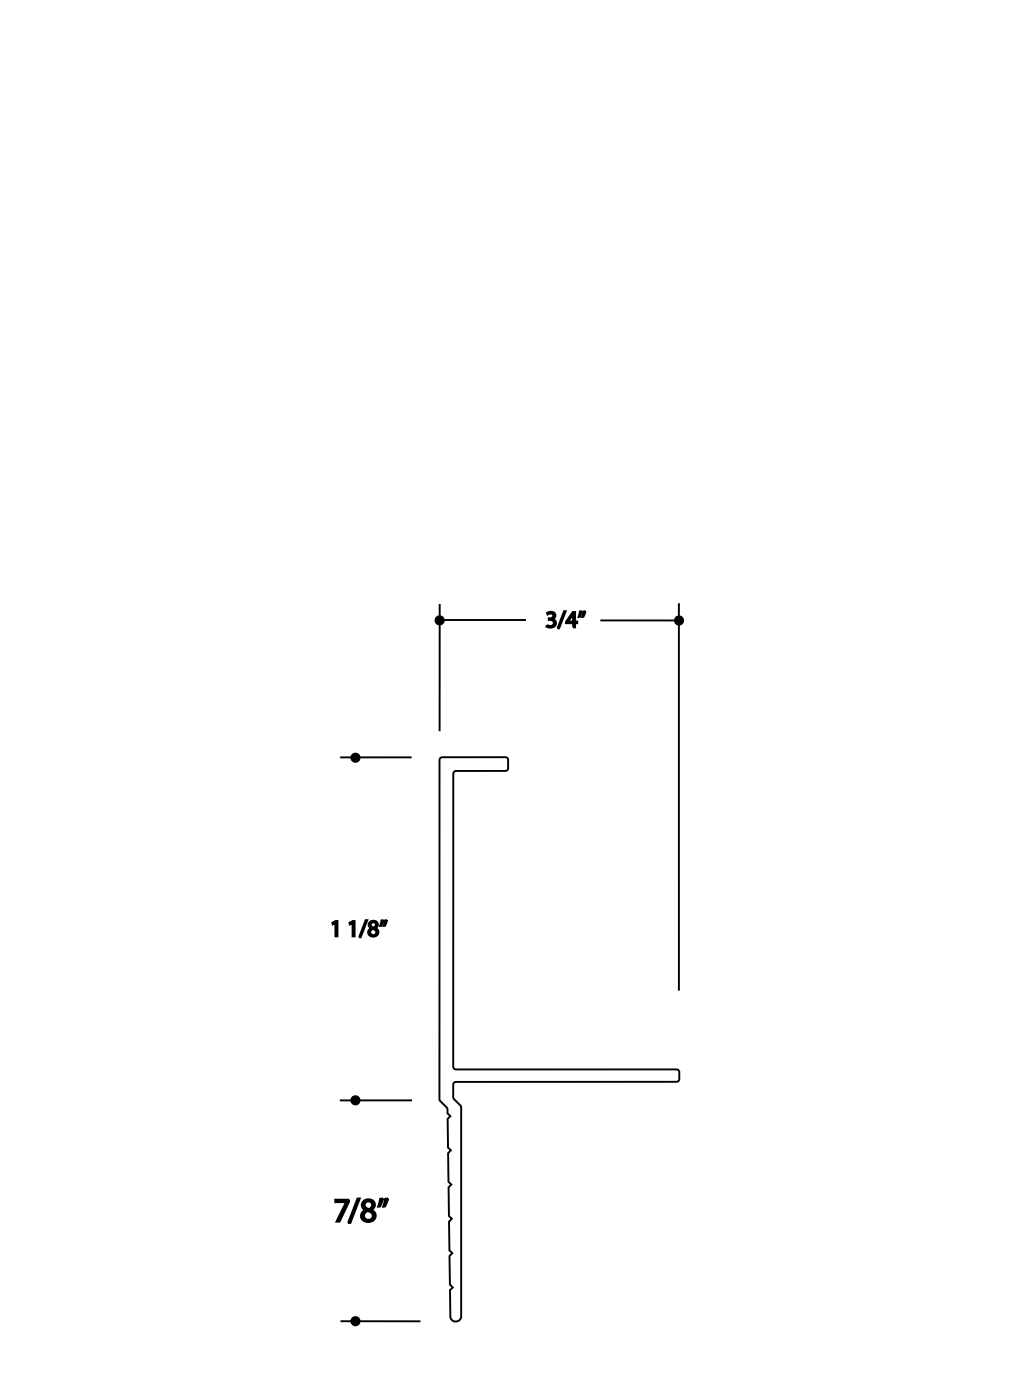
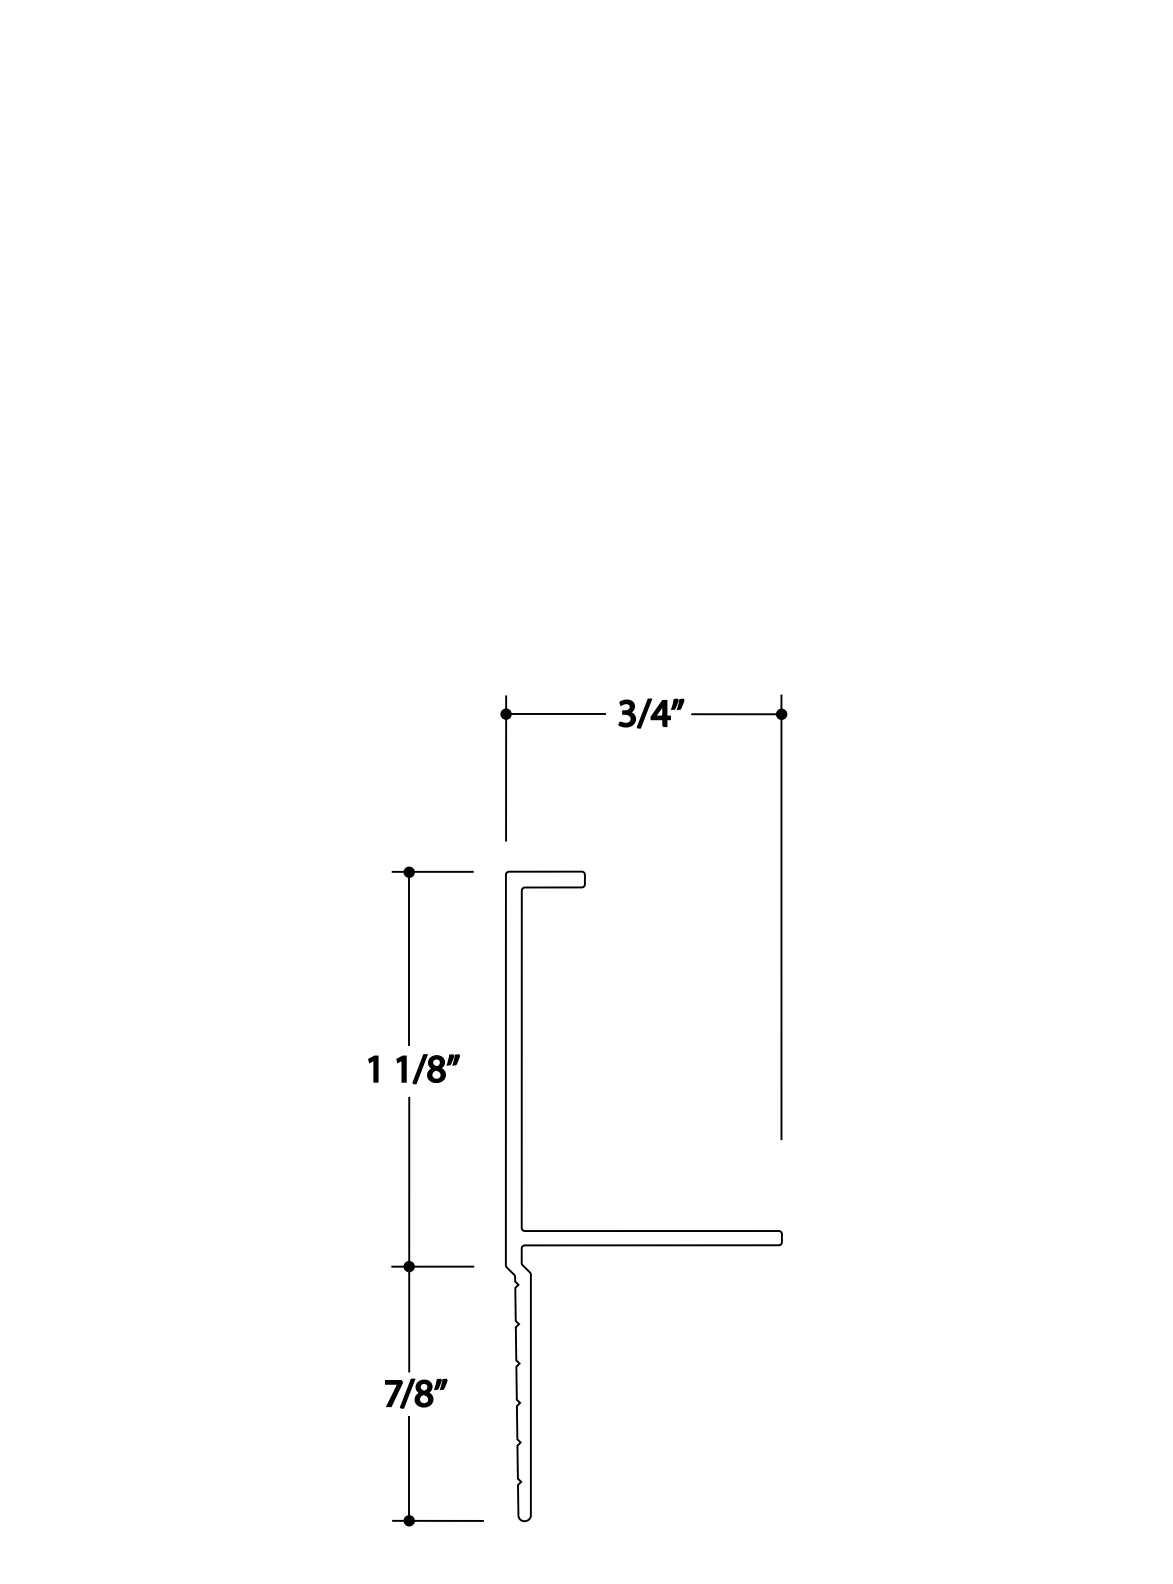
part: (565, 619) -> (650, 713), size x1.43
line: (355, 834) -> (409, 960), added
part: (359, 928) -> (413, 1068), size x1.43
line: (355, 1072) -> (409, 1234), added
line: (355, 1274) -> (409, 1467), added

